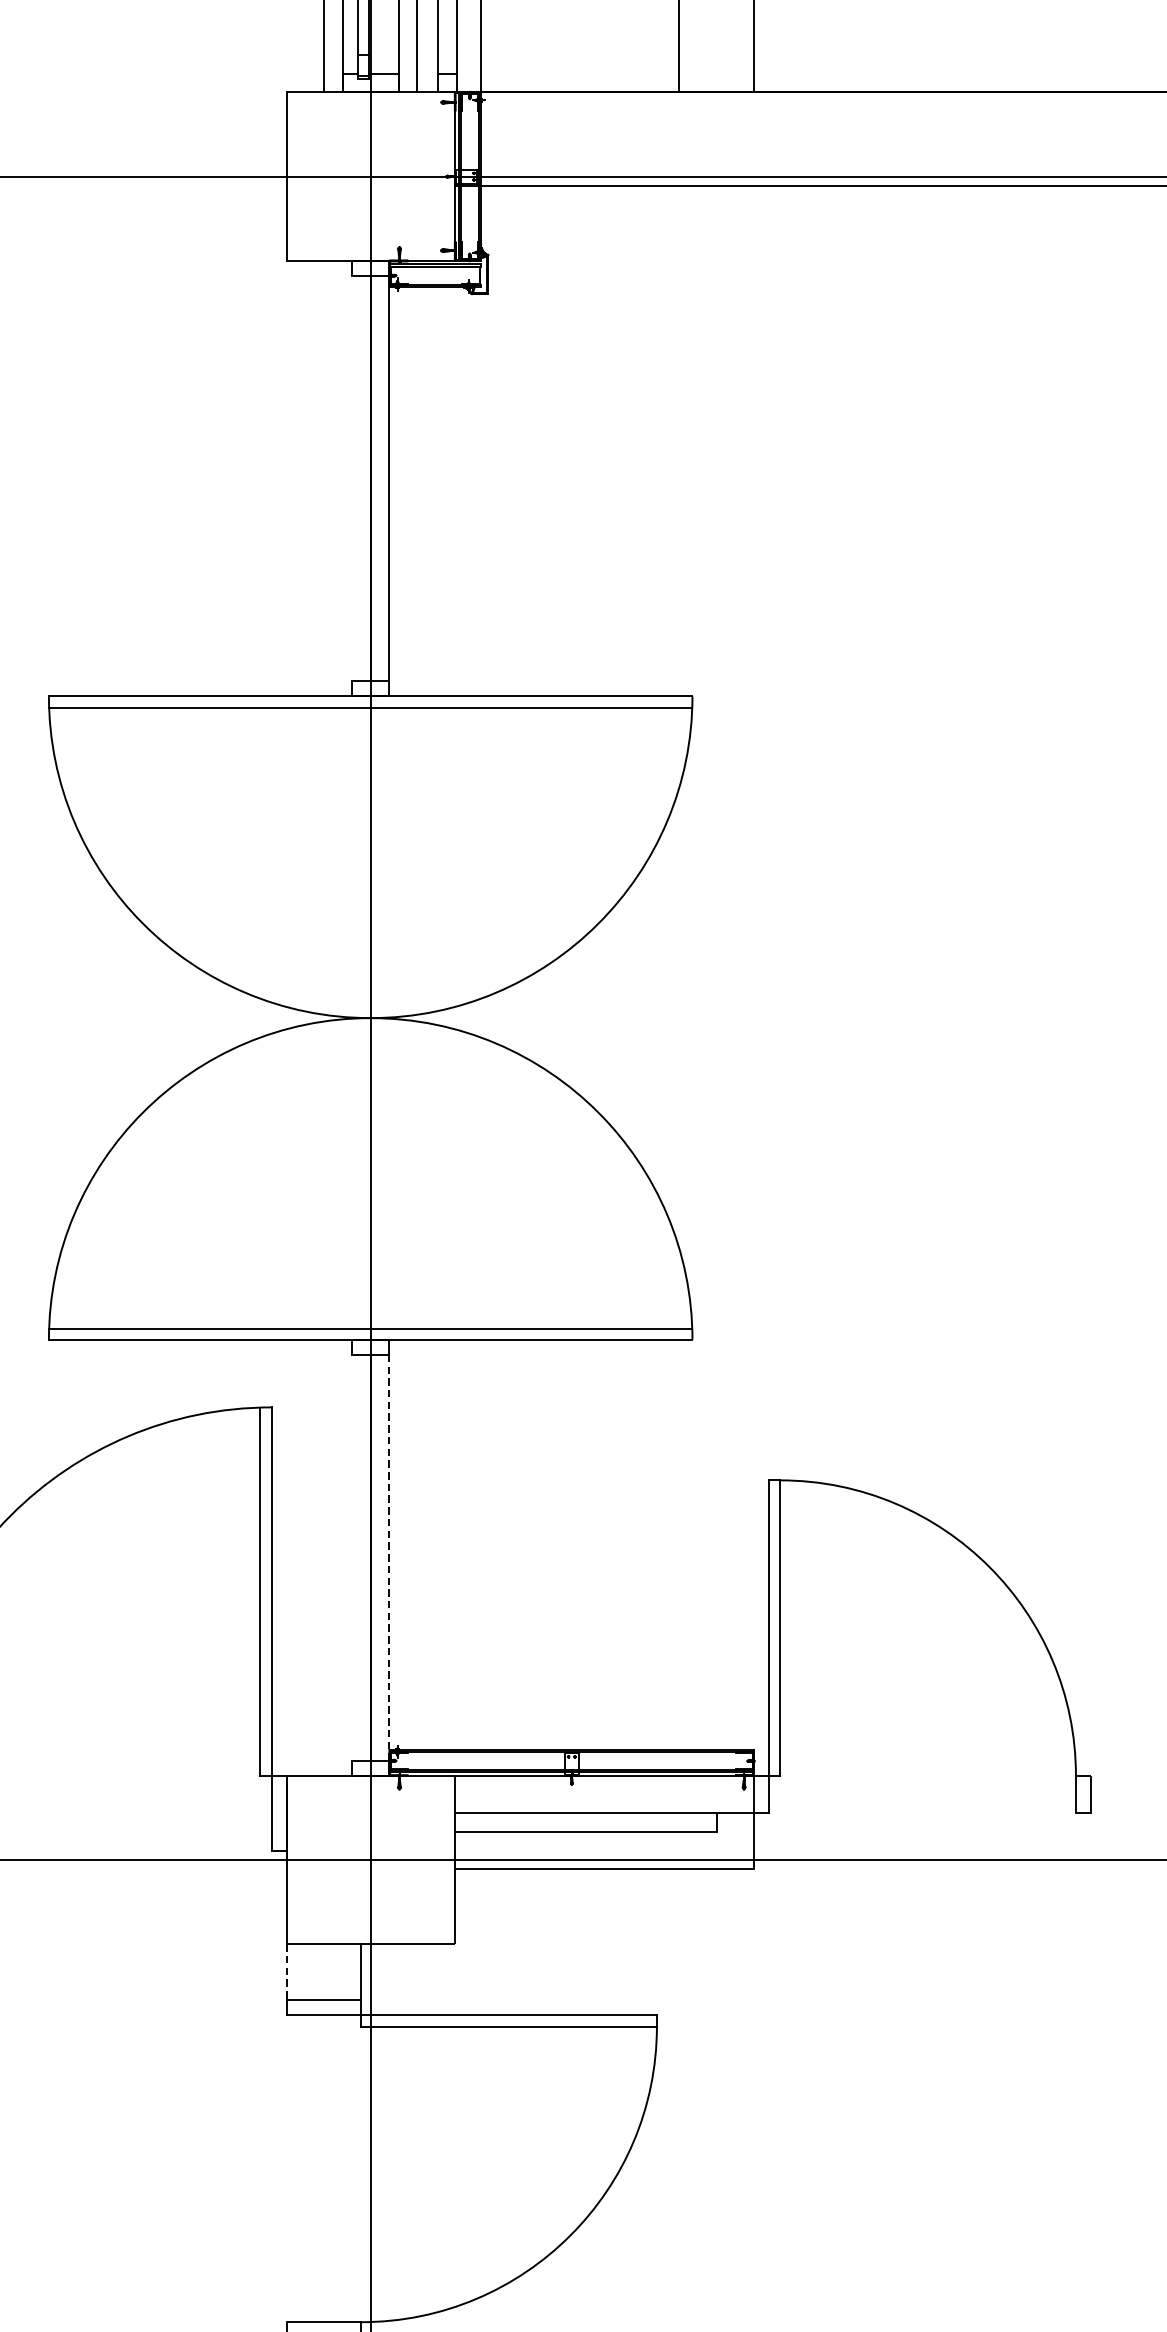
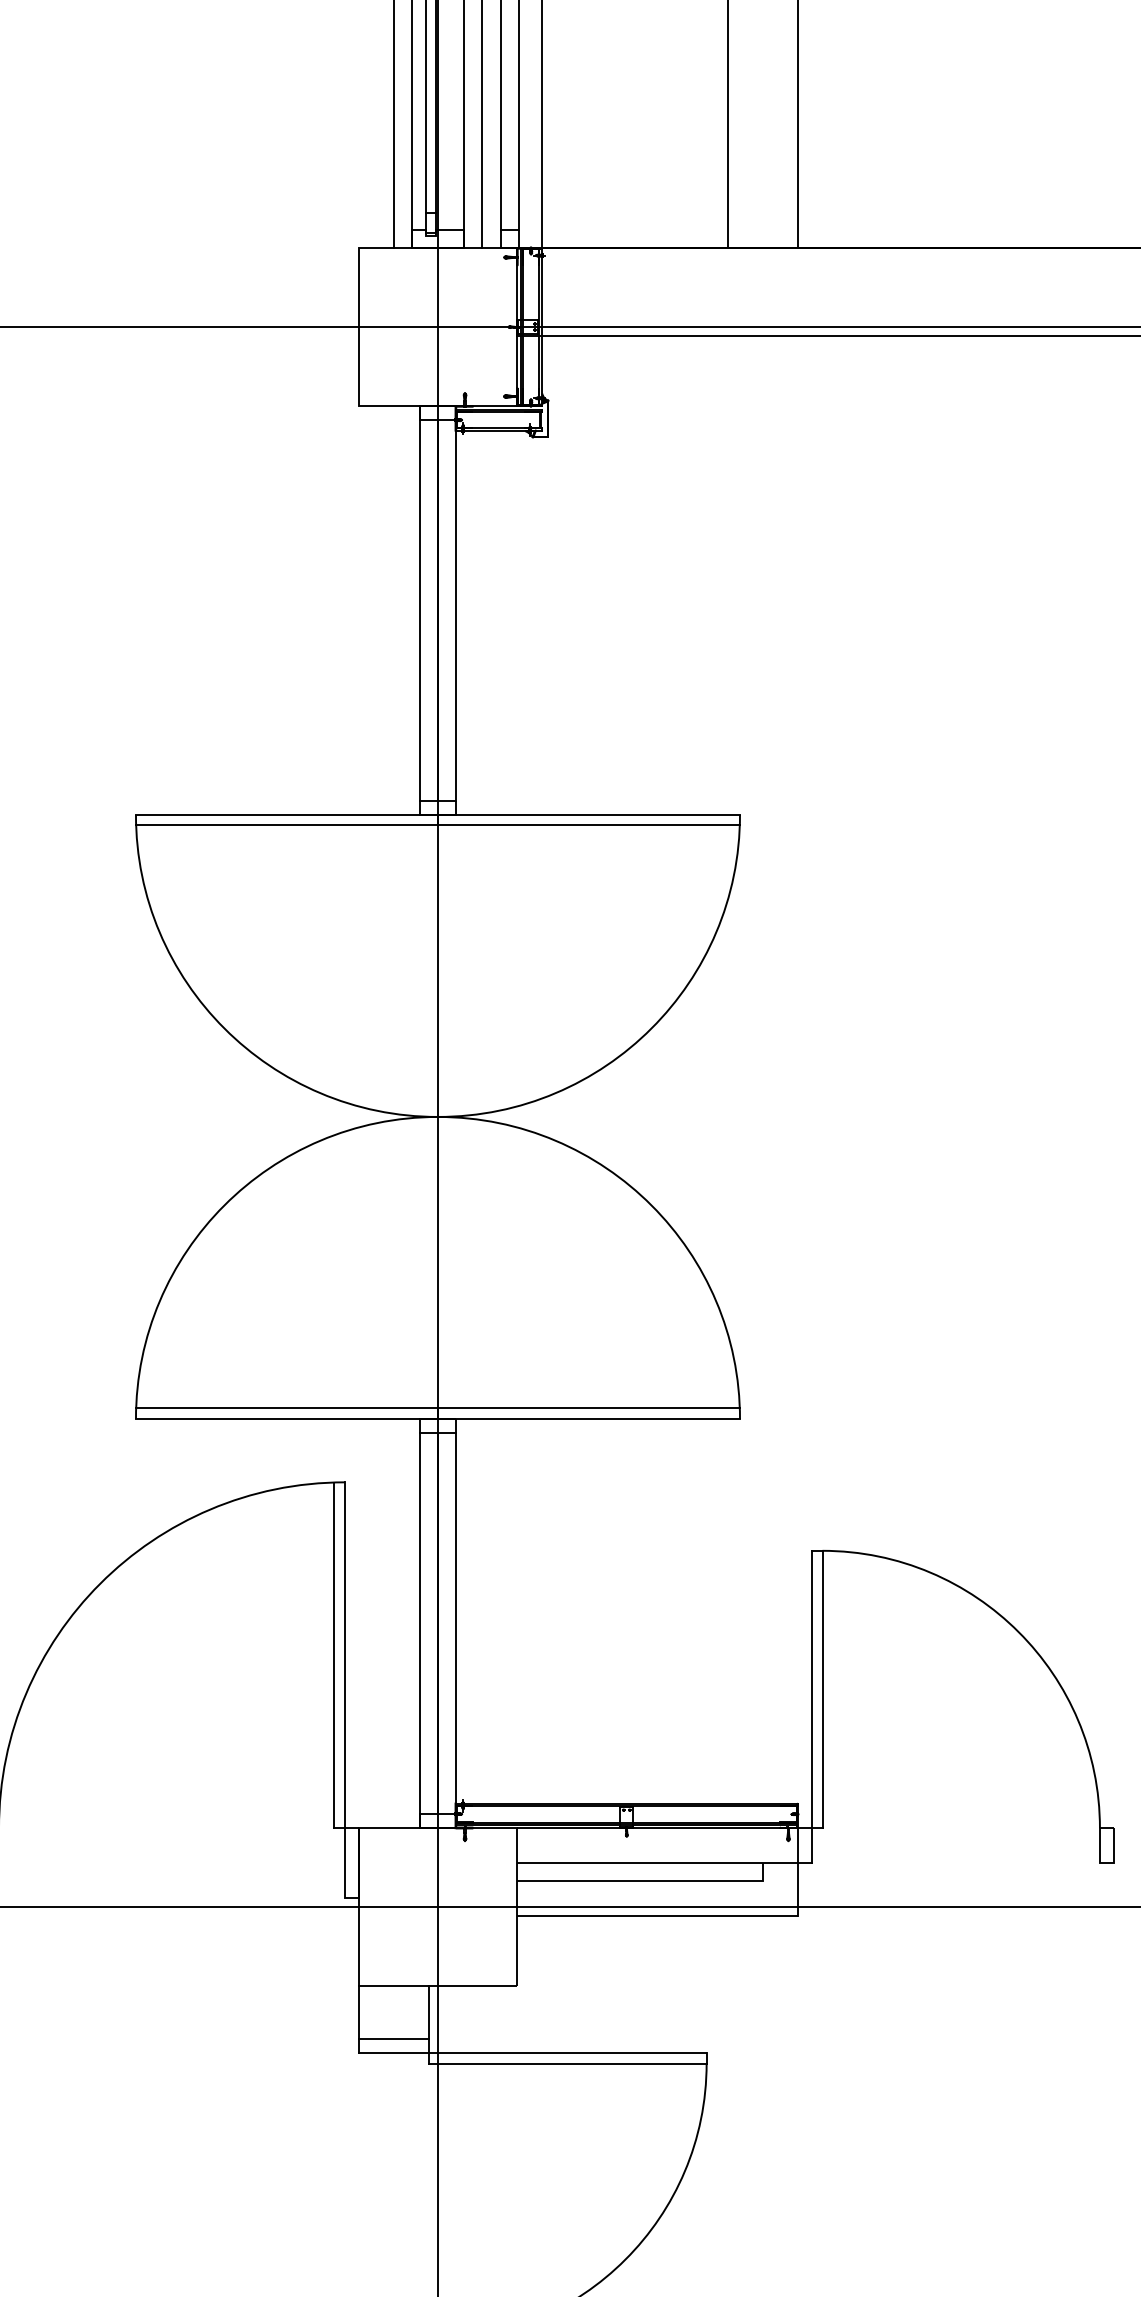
line: (352, 471) -> (420, 603), added
line: (352, 1565) -> (420, 1630), added
line: (389, 1565) -> (455, 1630), dashed -> solid
line: (286, 1973) -> (358, 2013), dashed -> solid

